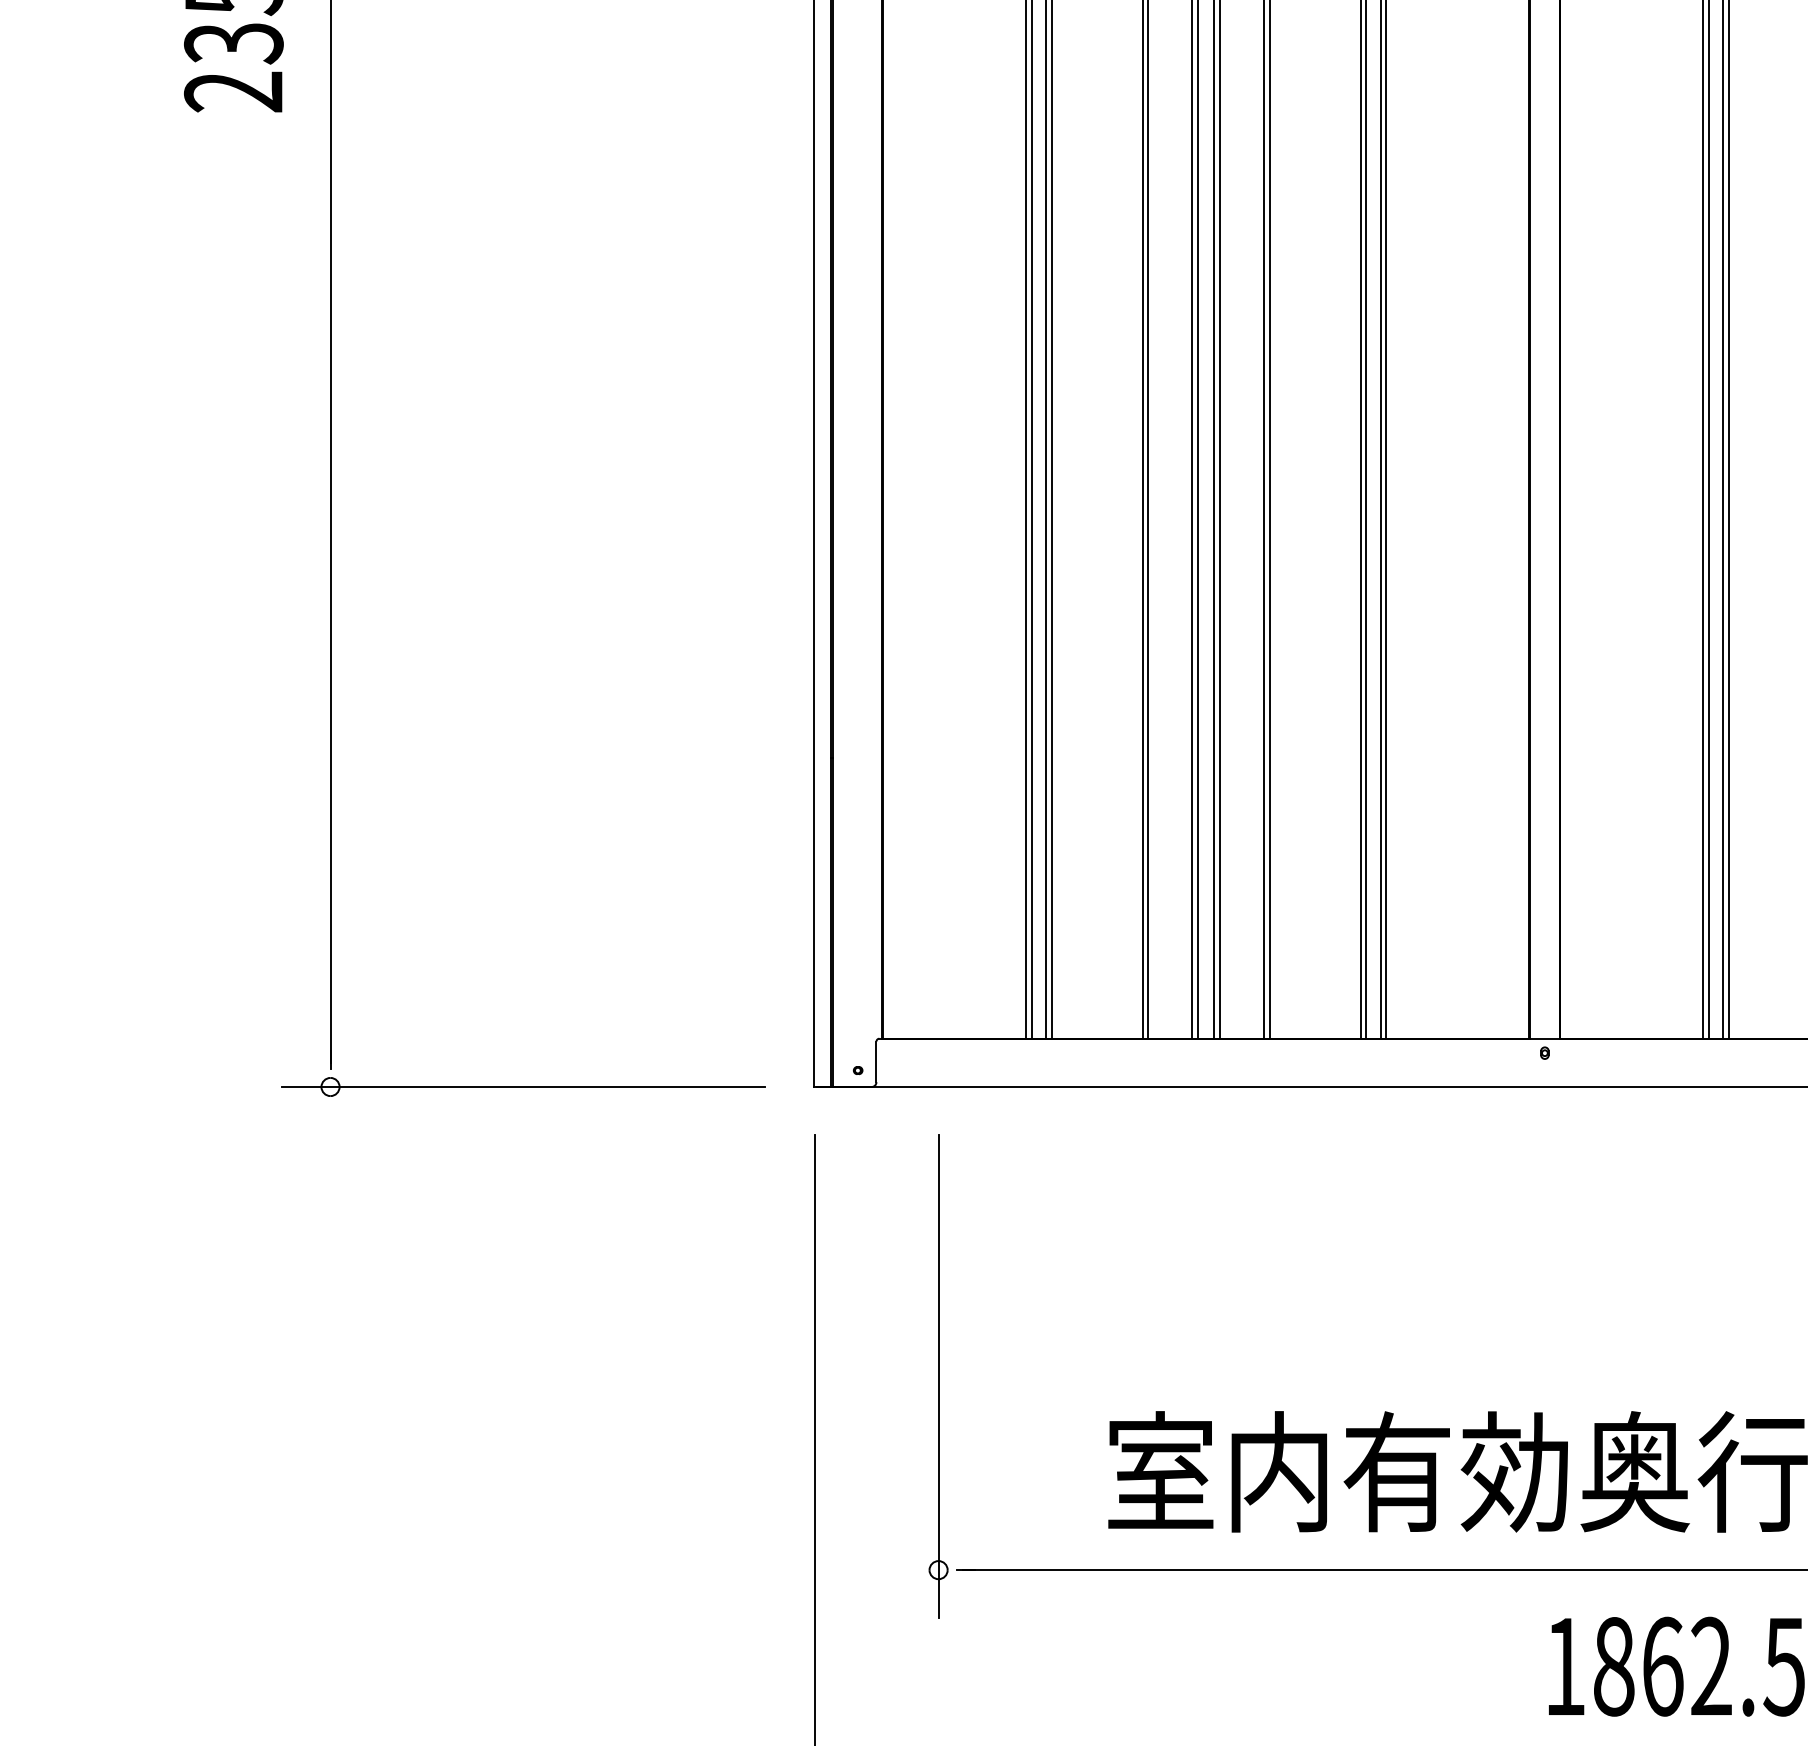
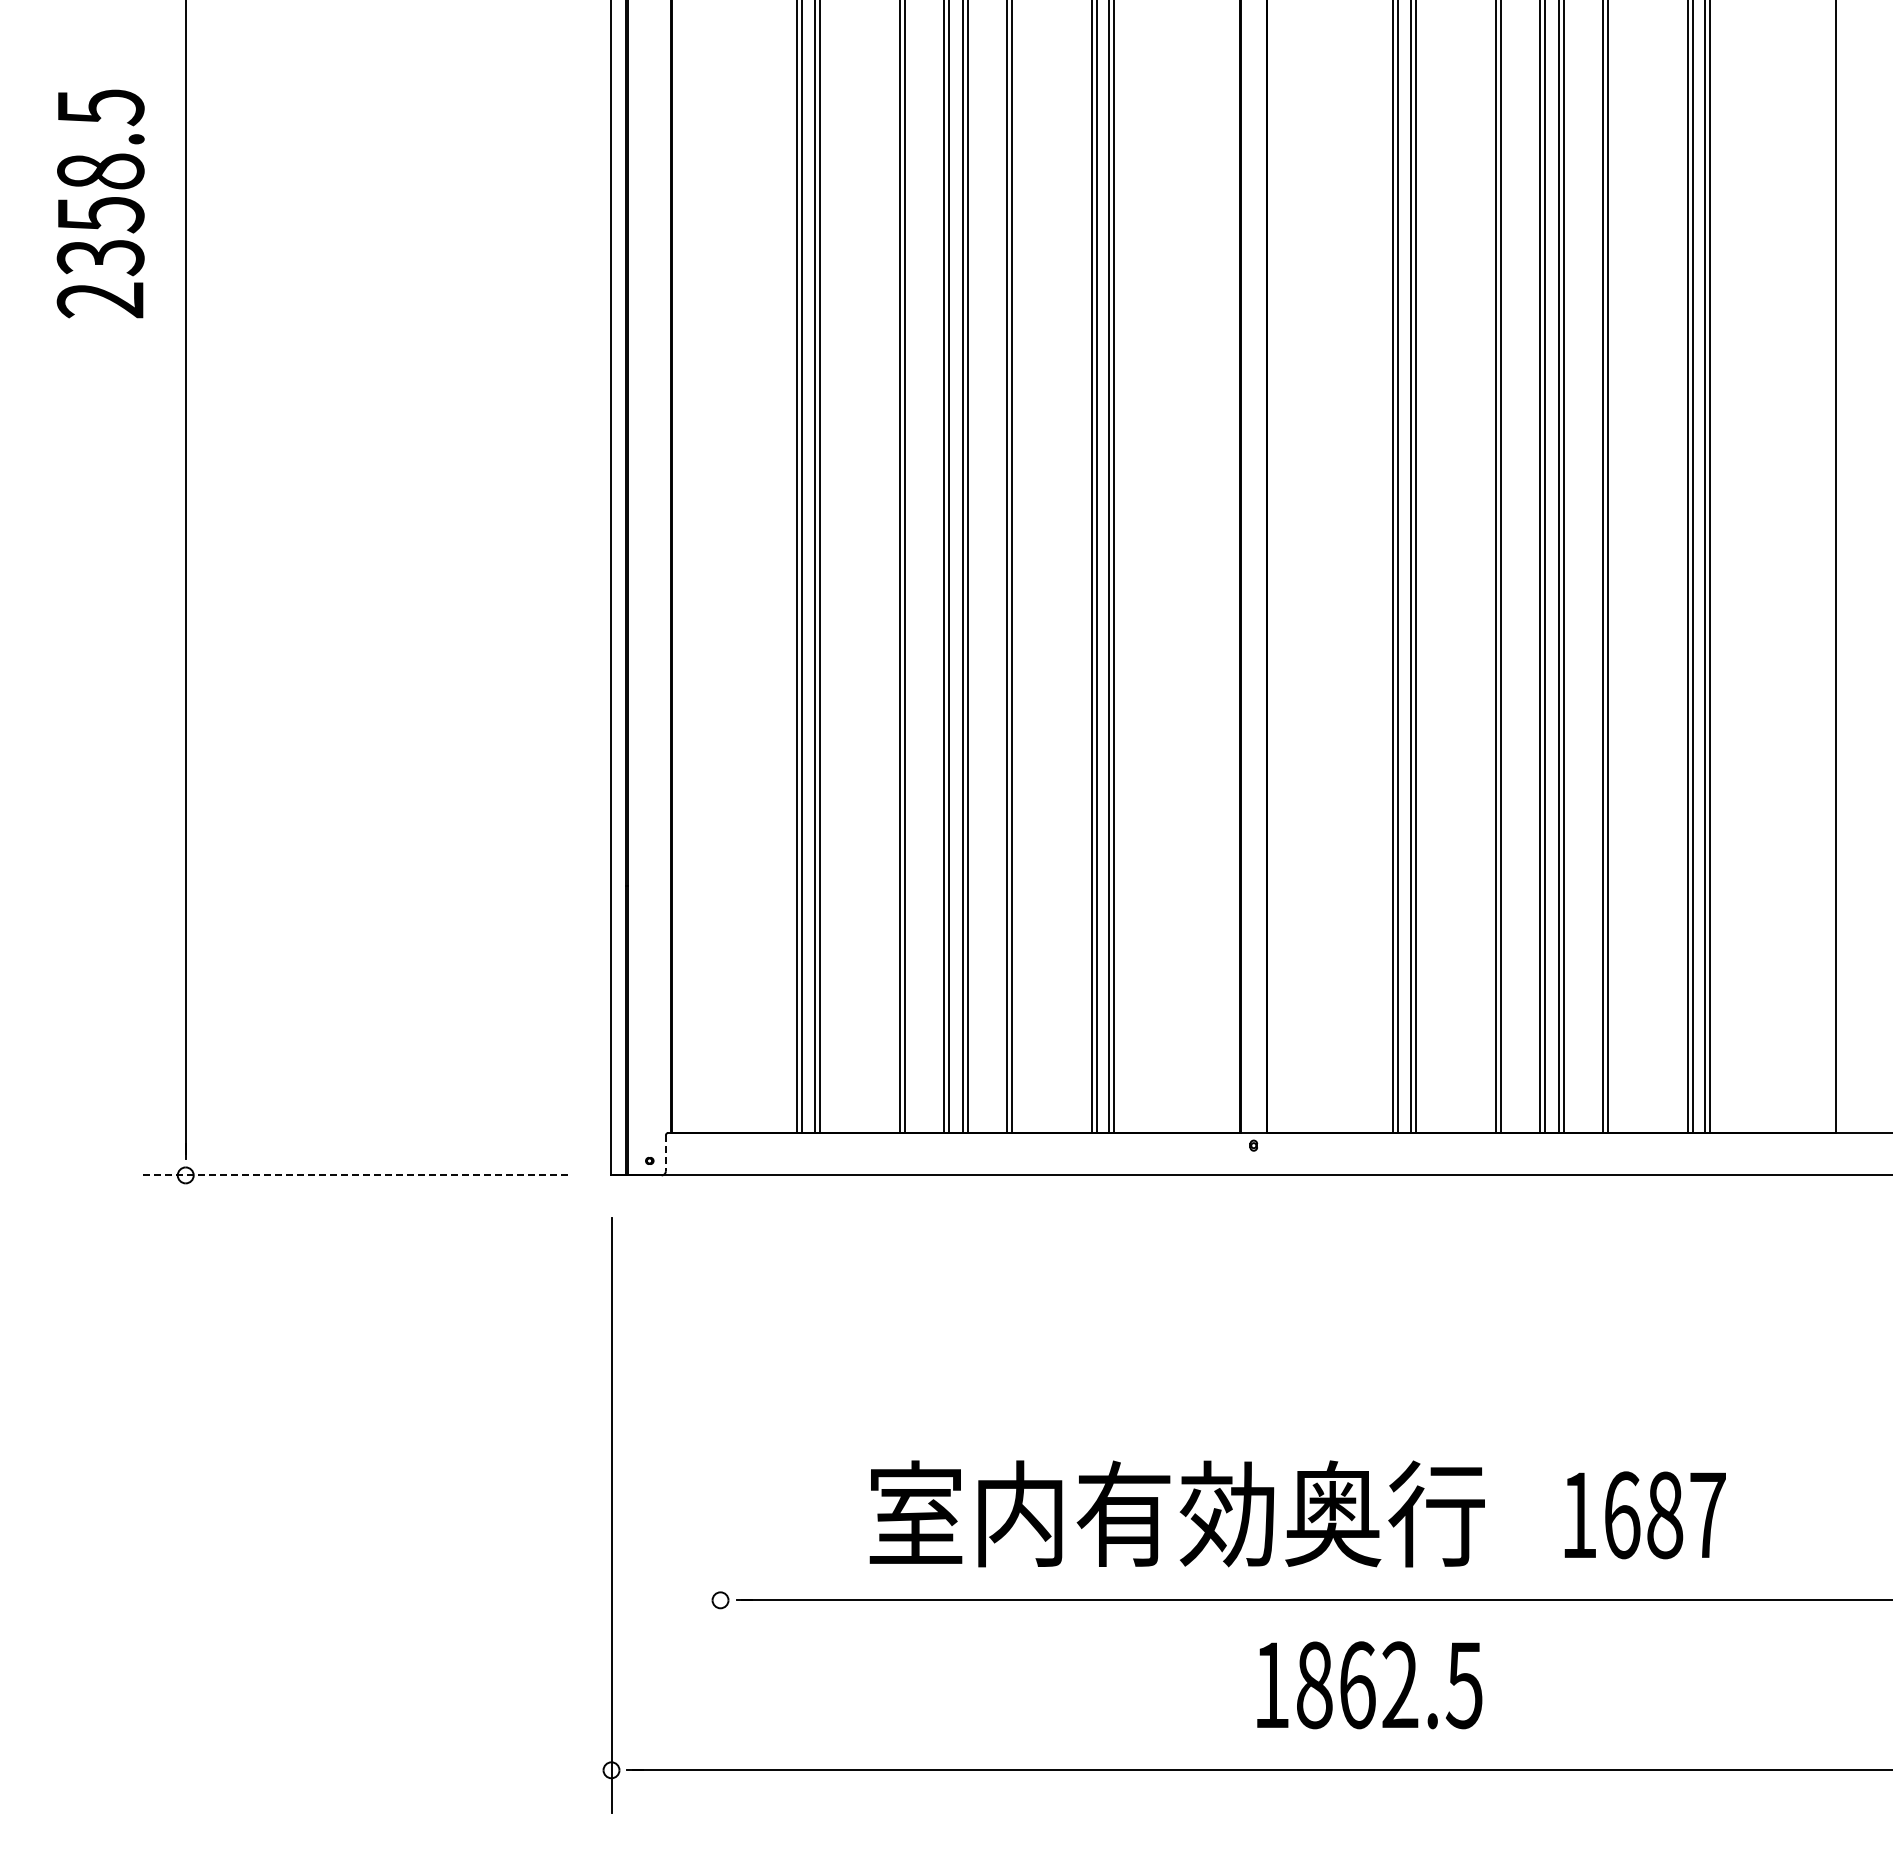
line: (876, 1062) -> (665, 1153), solid -> dashed
line: (523, 1087) -> (355, 1175), solid -> dashed
line: (938, 1375) -> (720, 1429), removed

